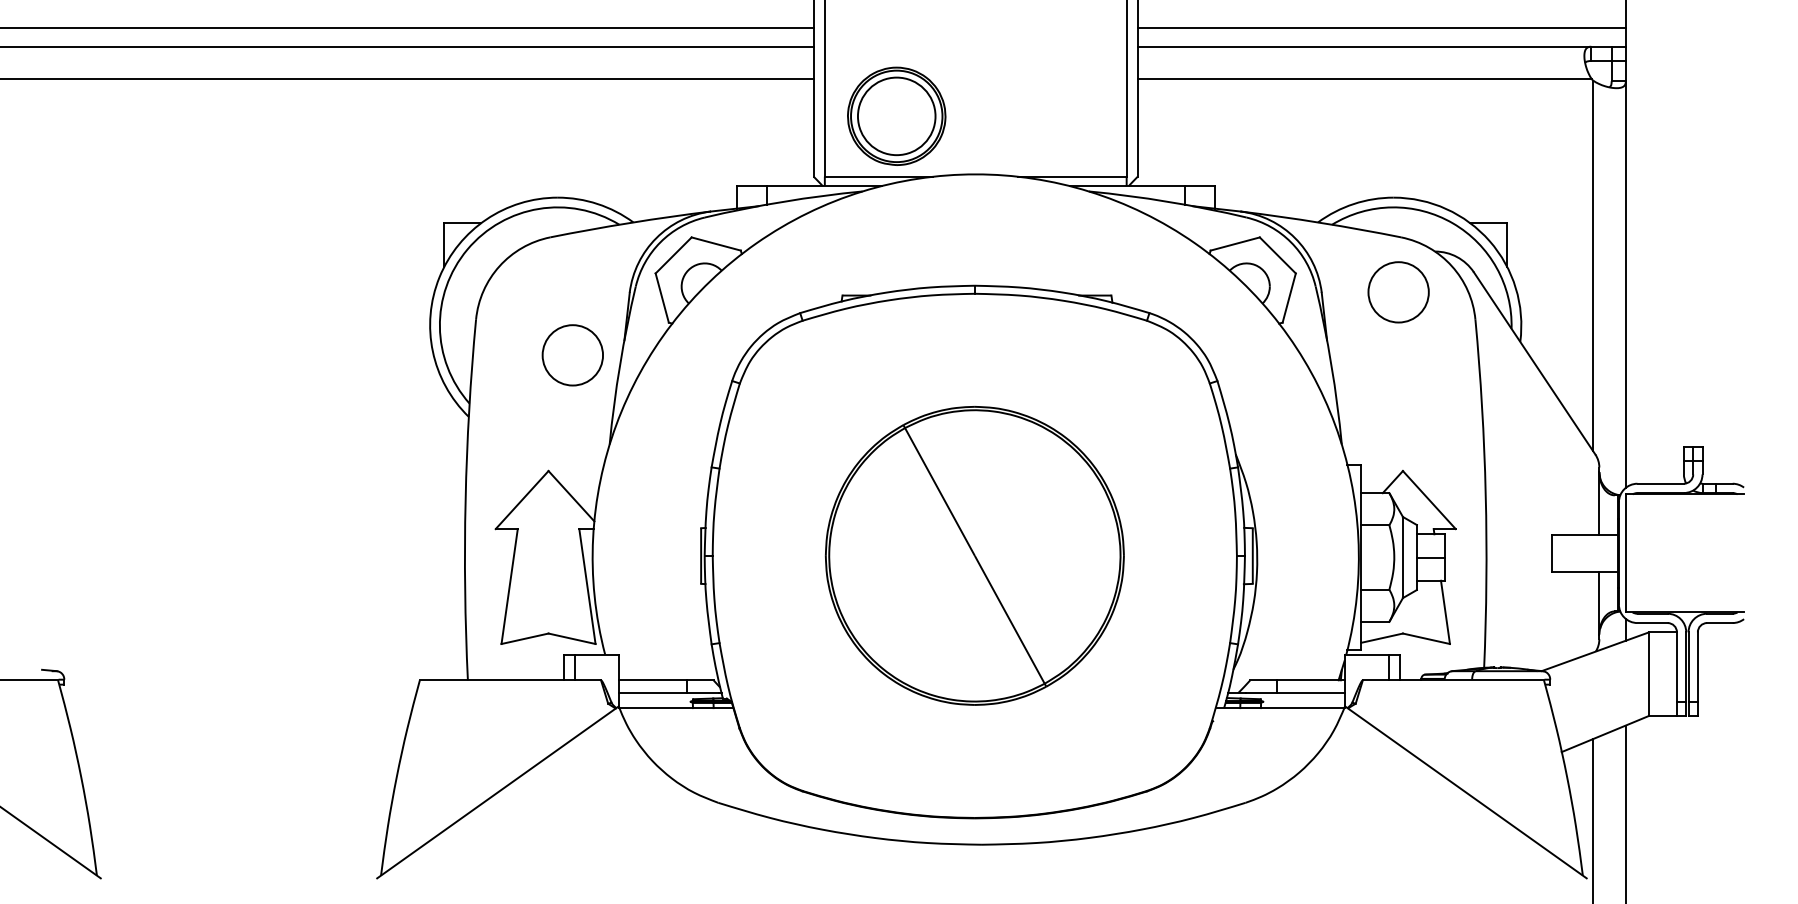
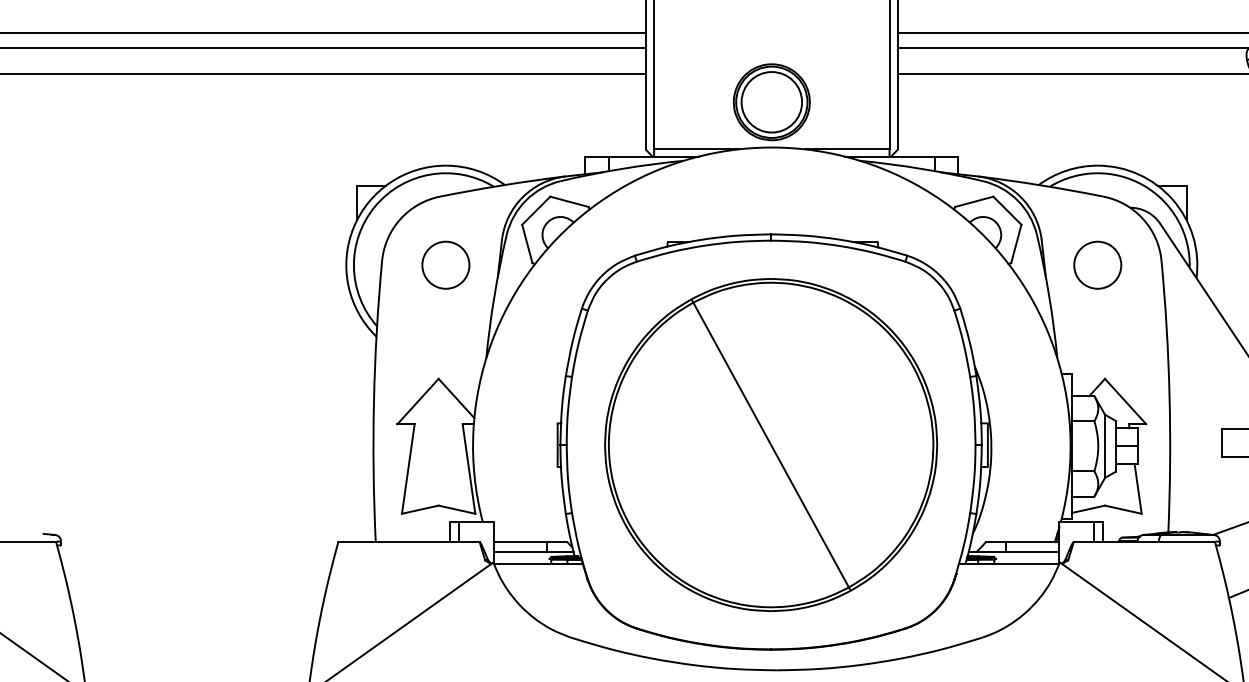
part: (896, 115) -> (771, 101), moved
circle: (1398, 292) -> (1097, 265), moved
circle: (572, 355) -> (445, 265), moved
part: (974, 555) -> (770, 444), size x1.43

